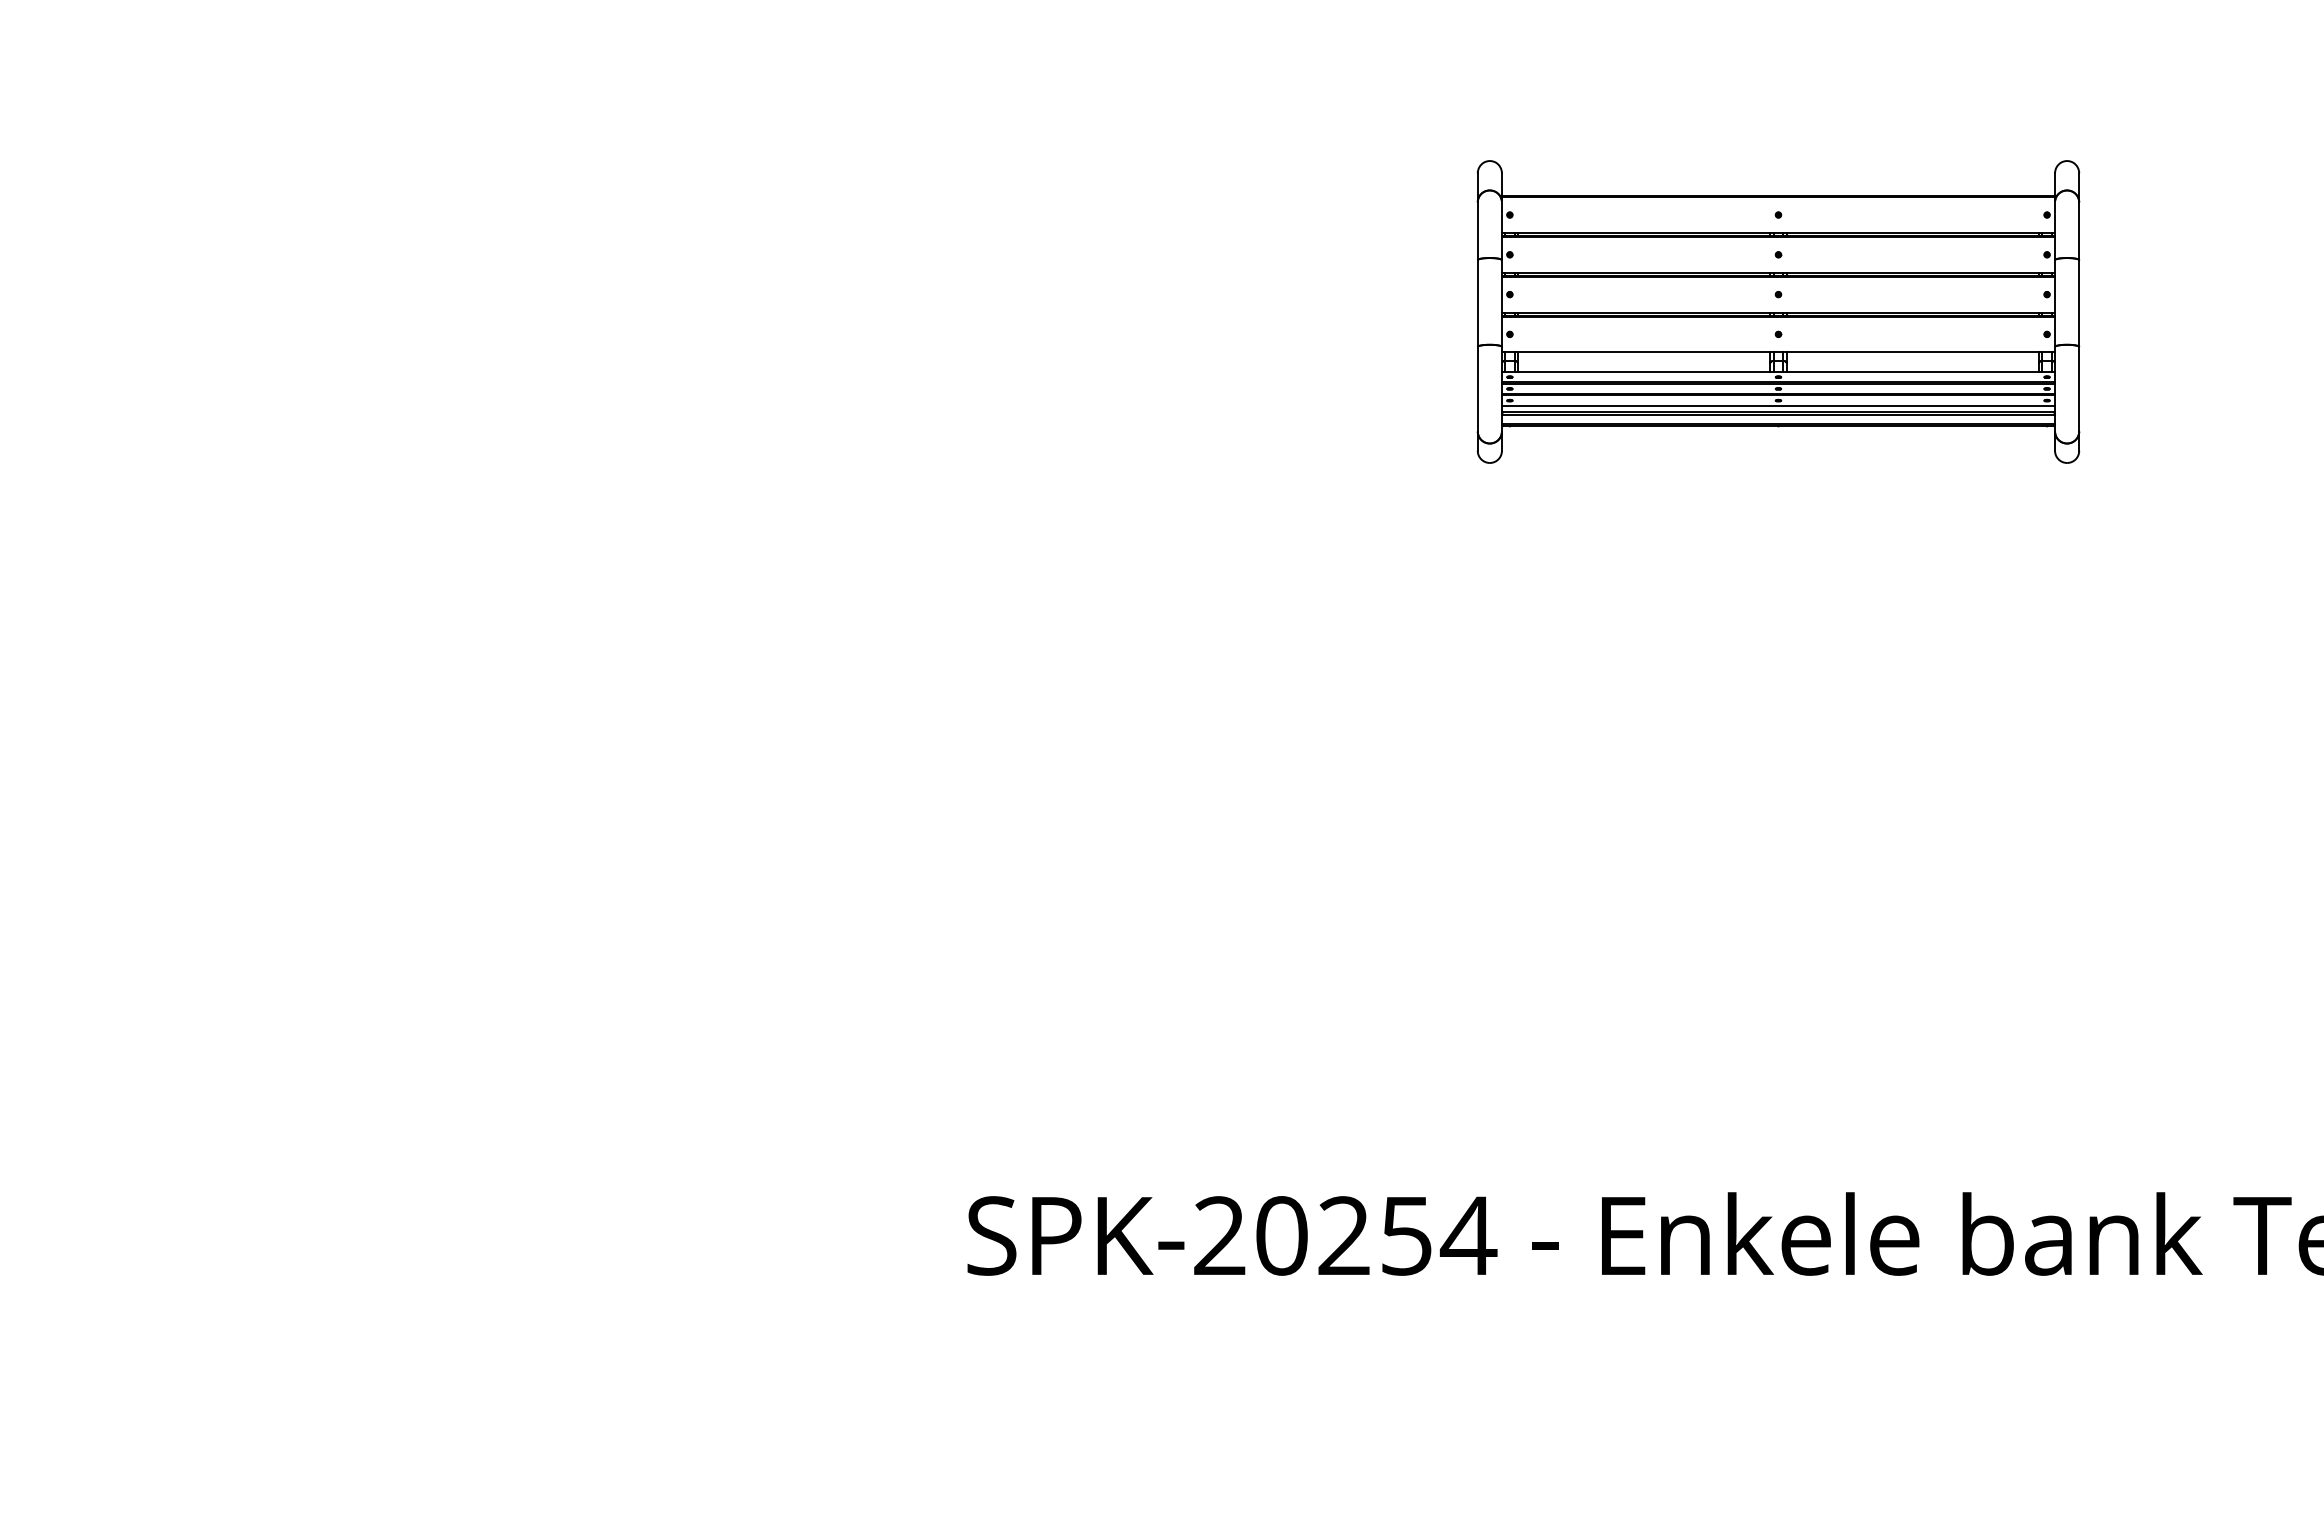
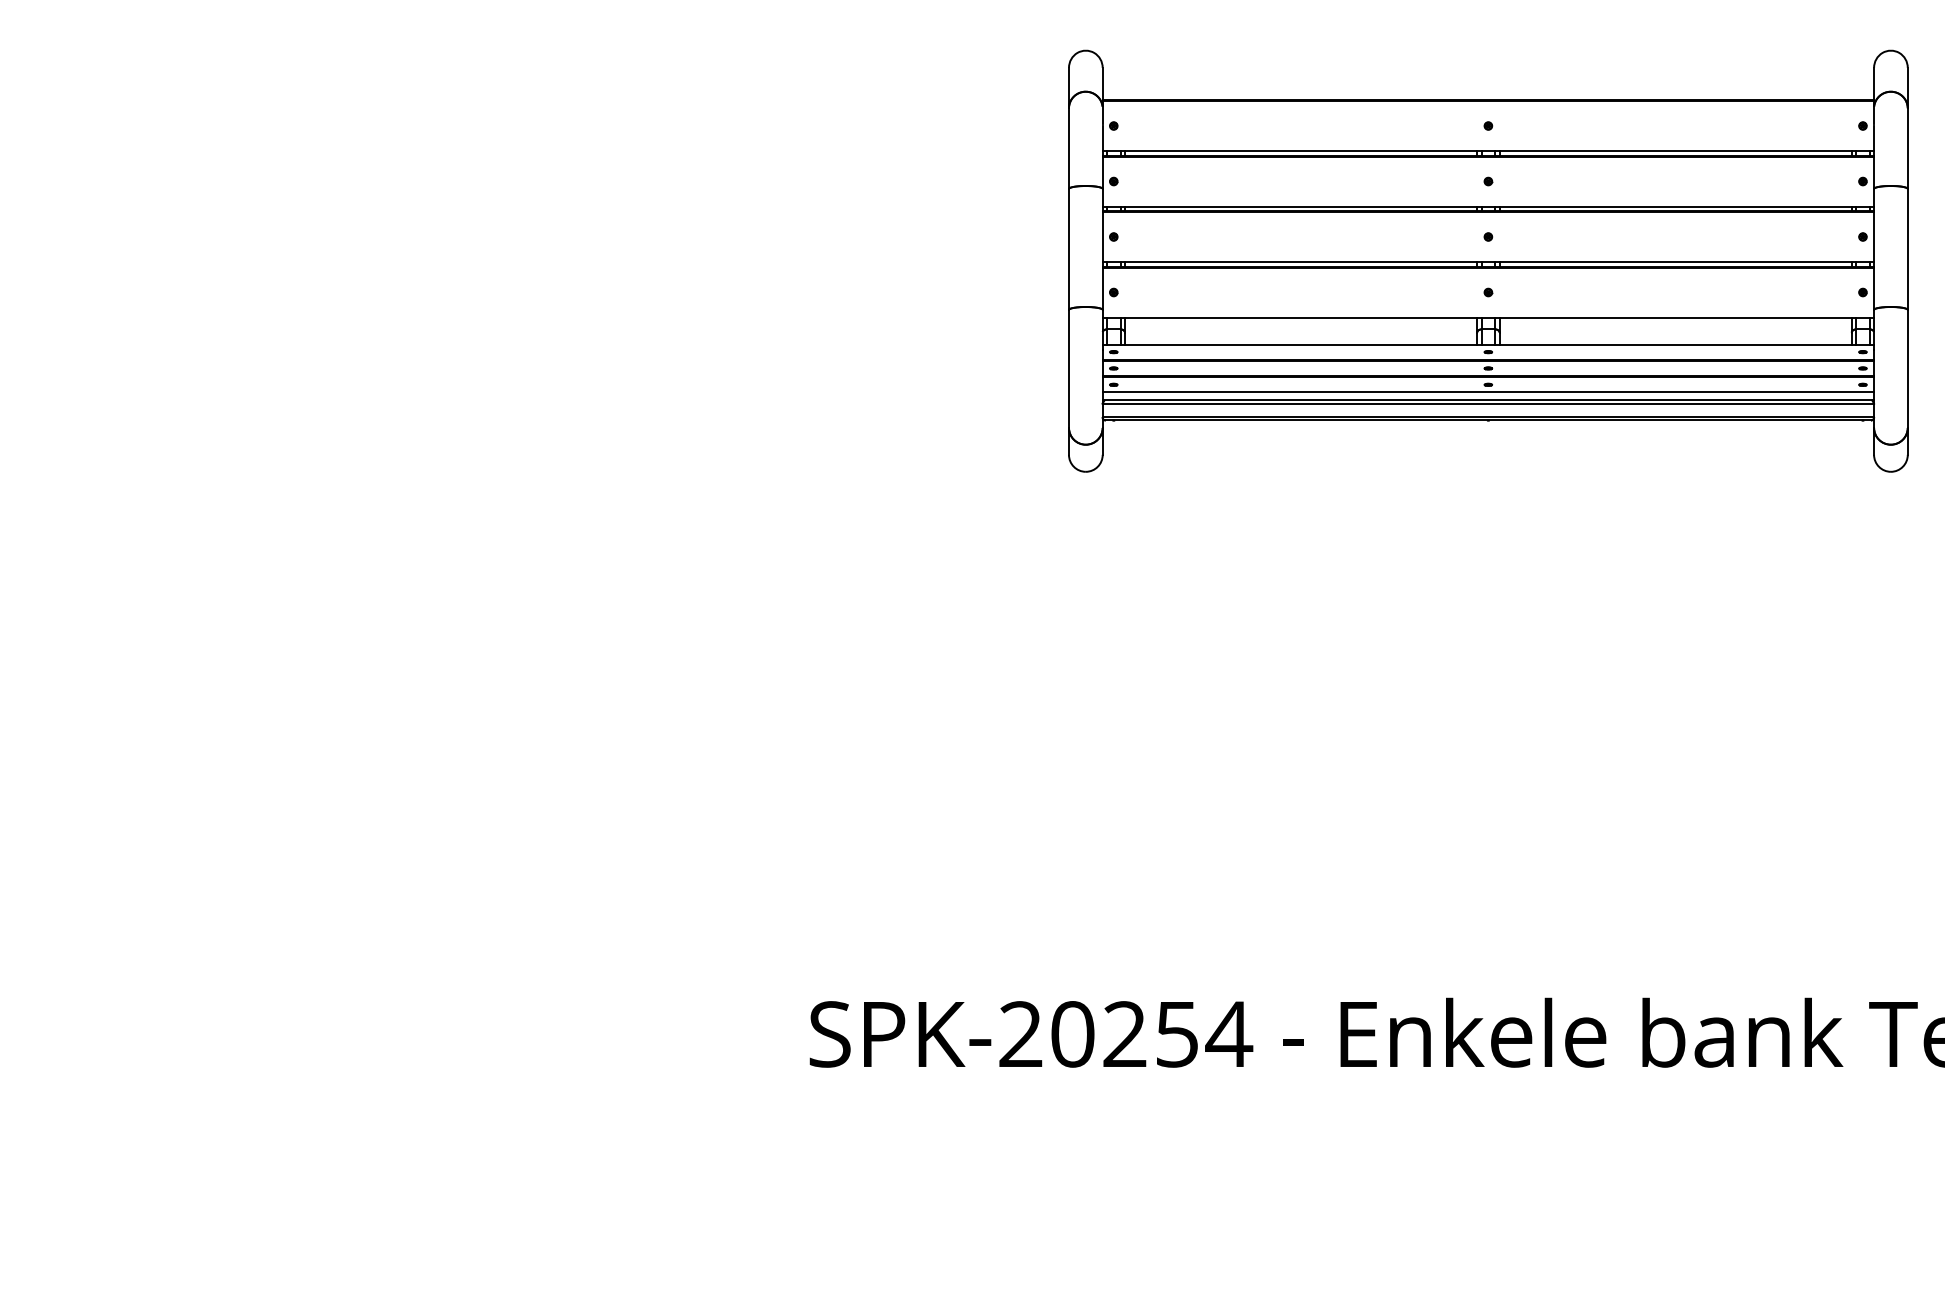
part: (1778, 311) -> (1488, 260), size x1.67

